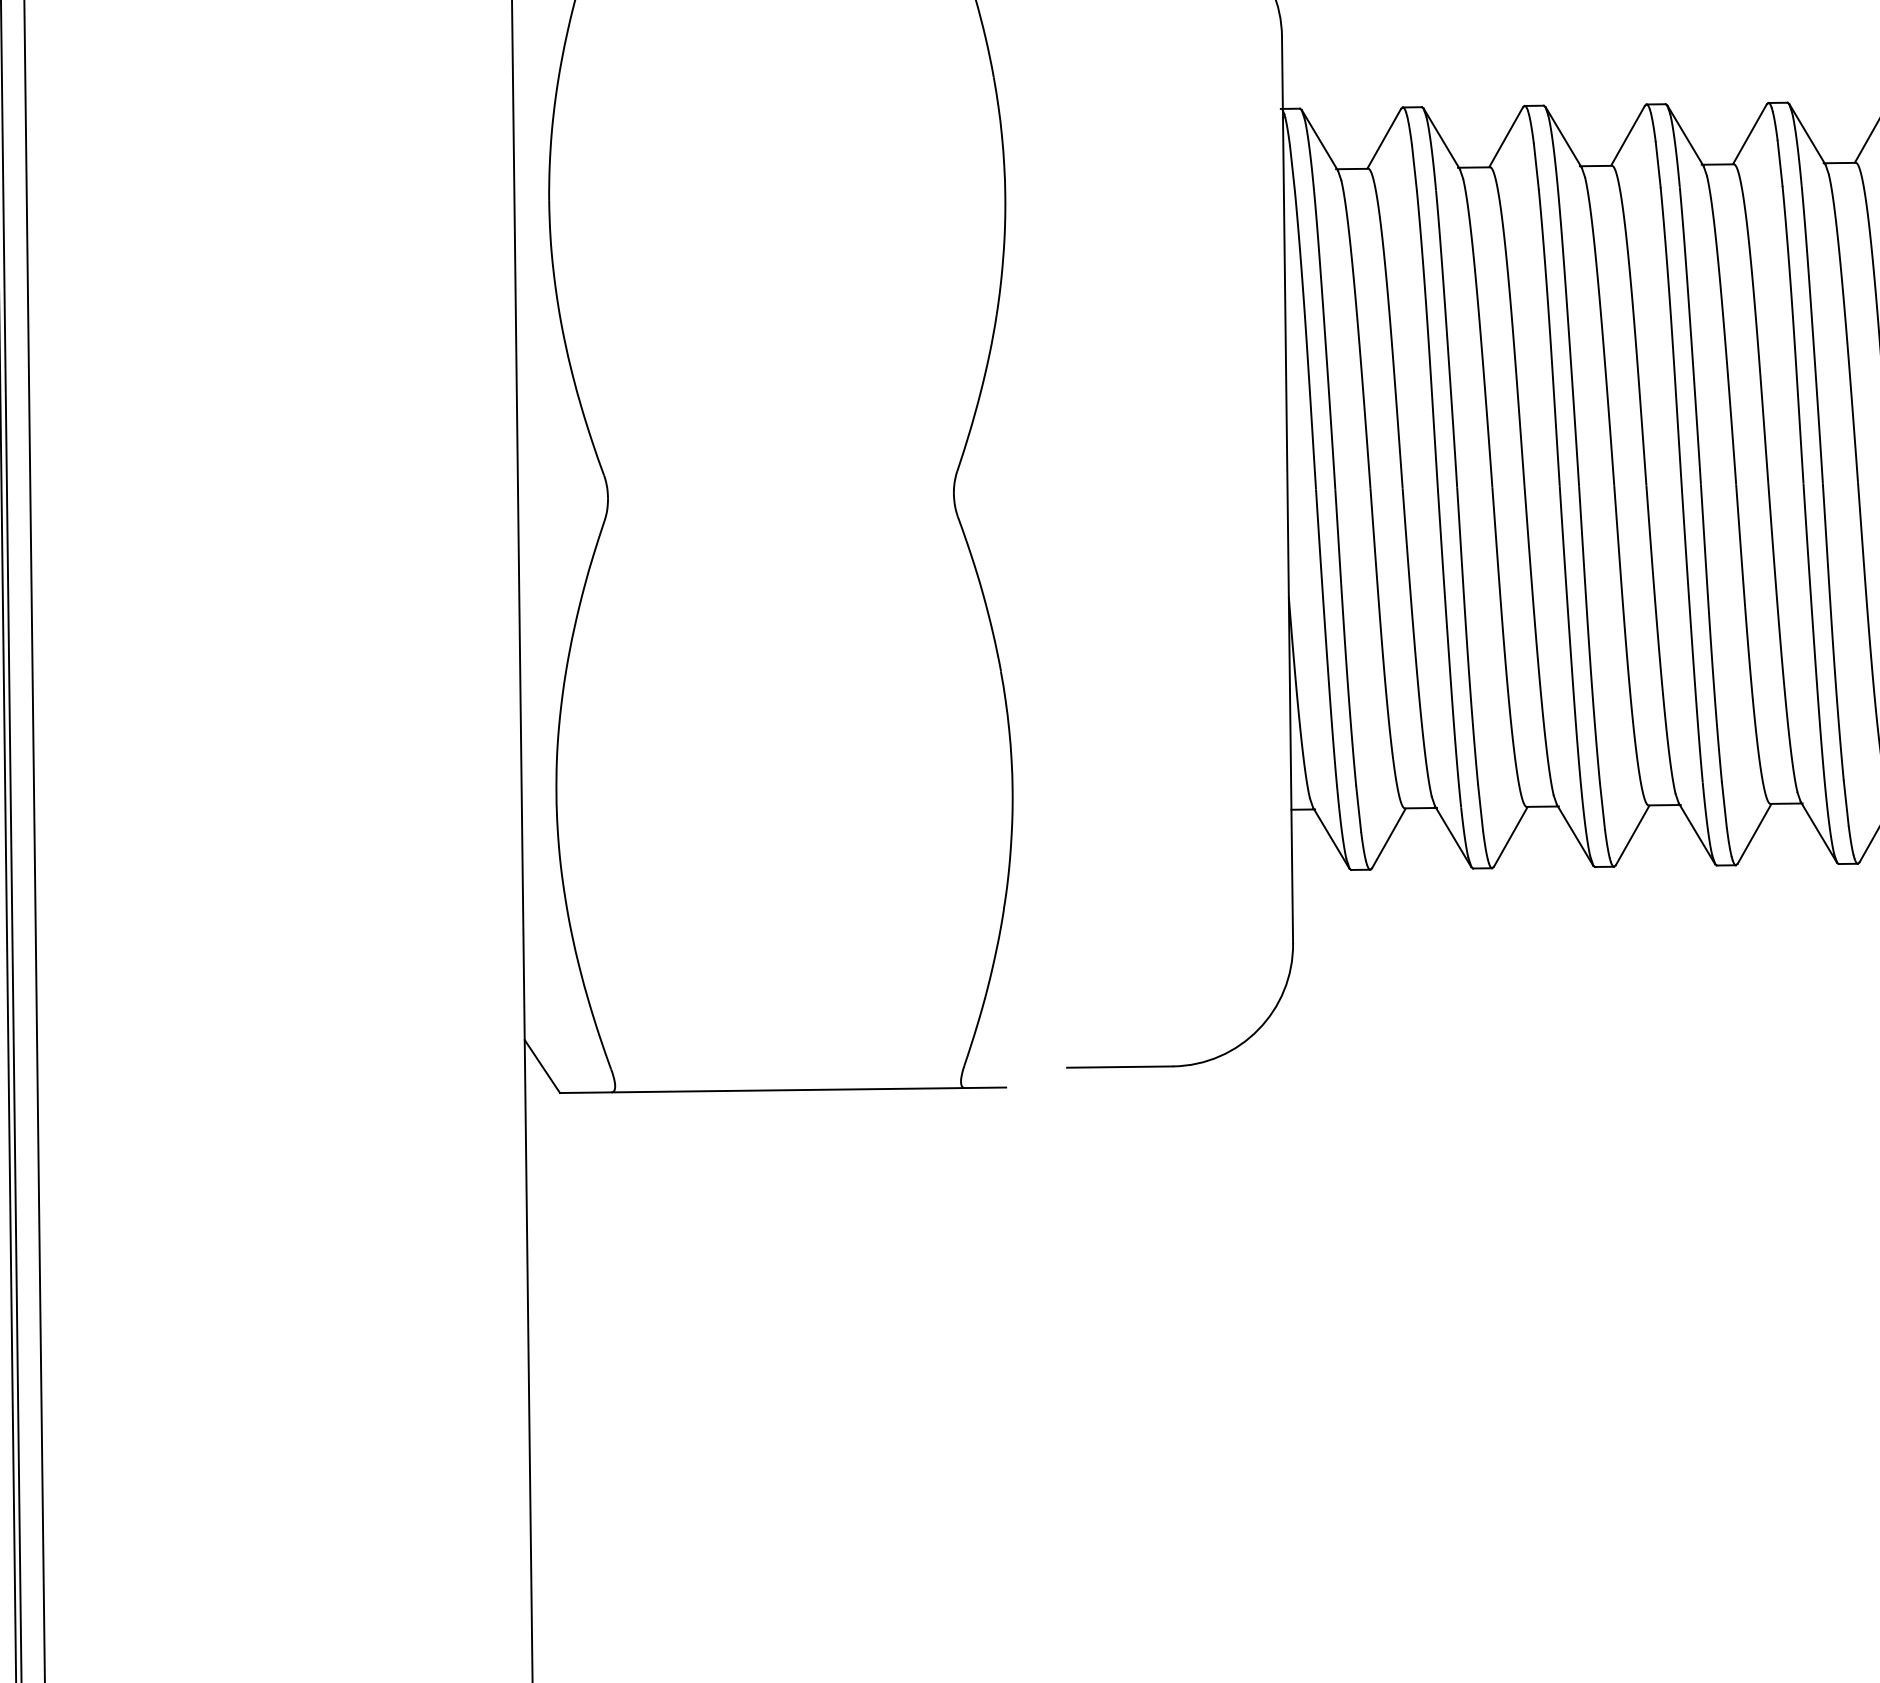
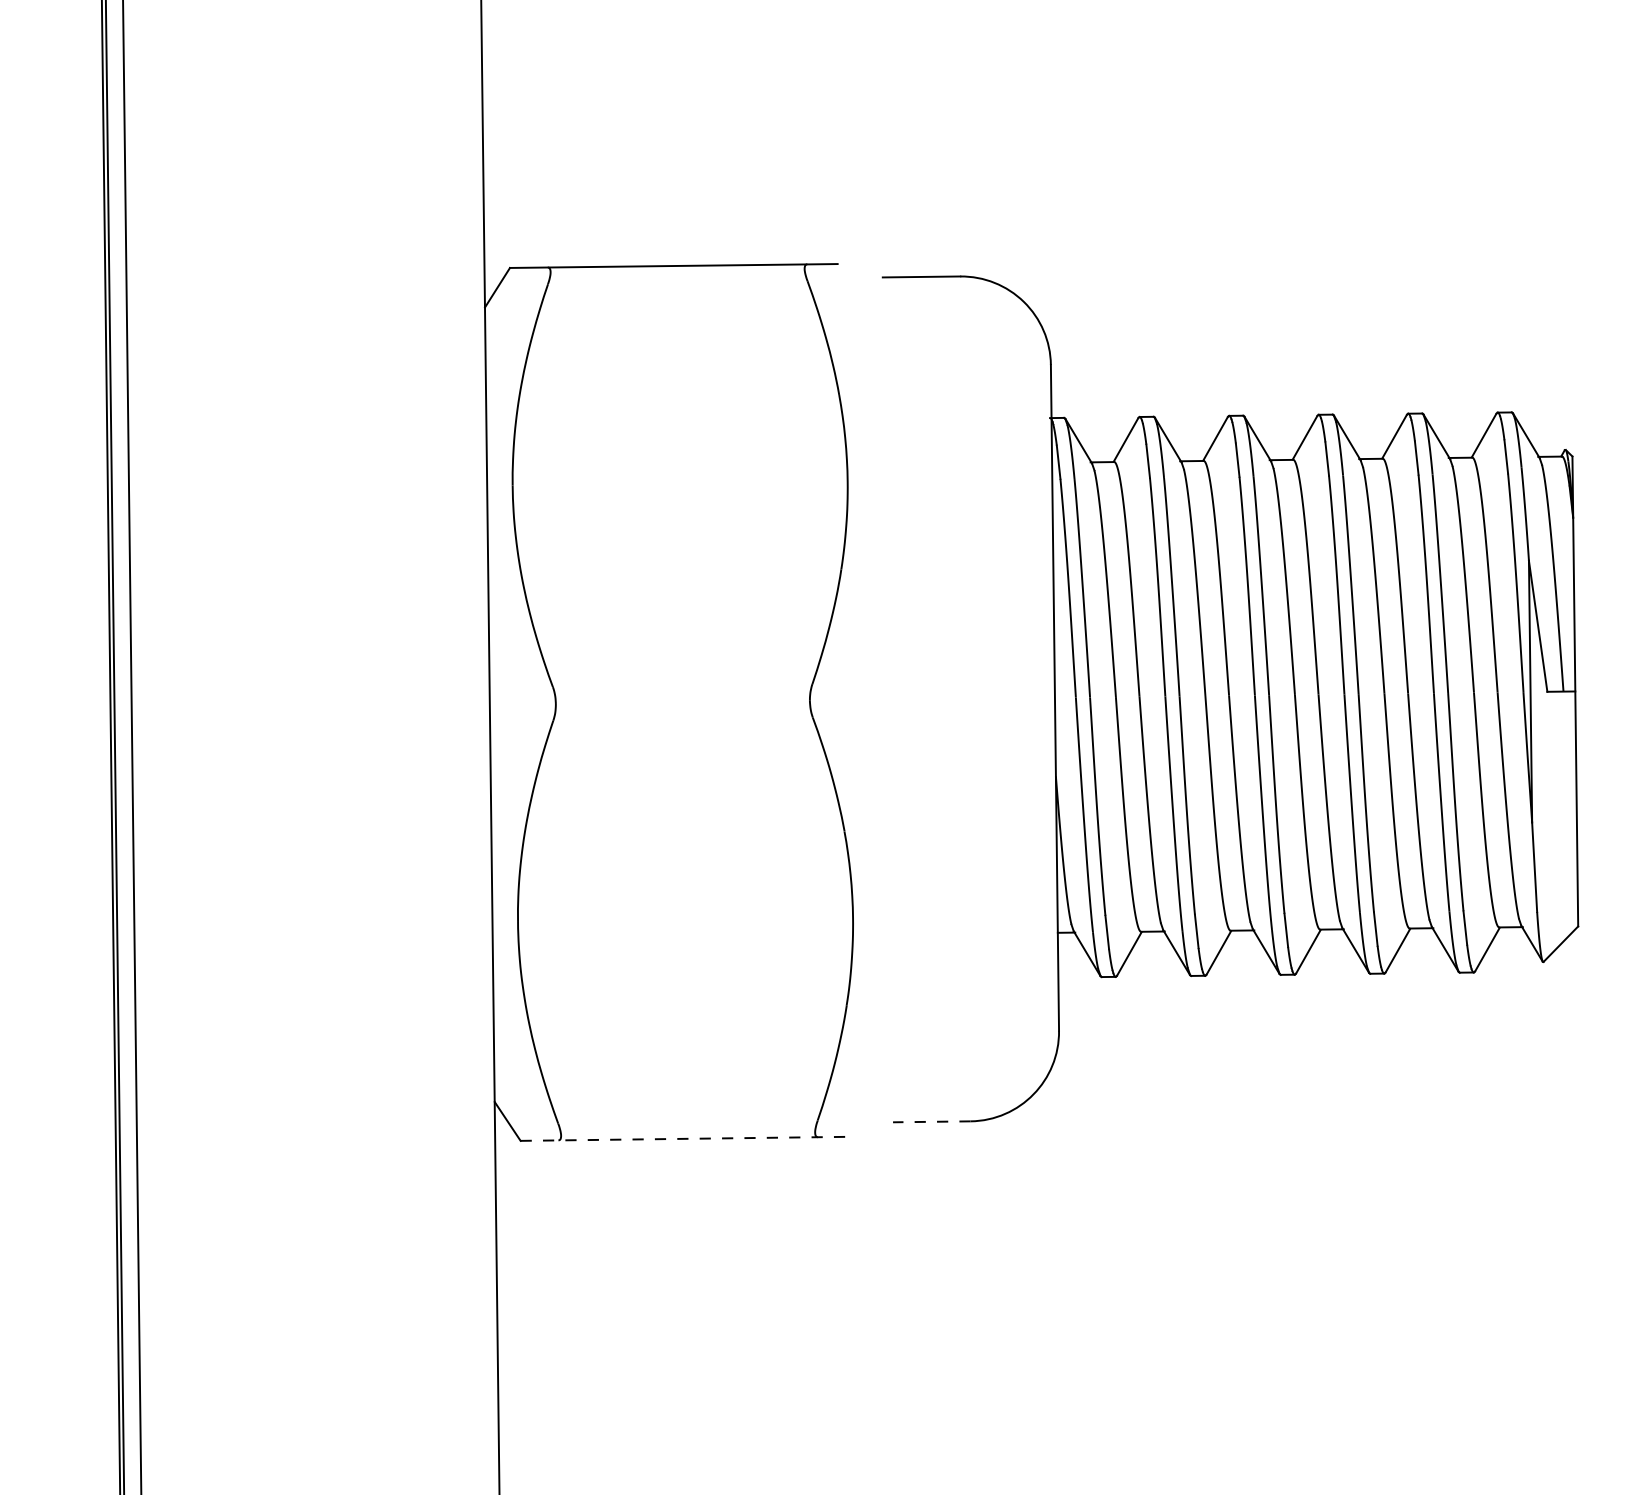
line: (1119, 1066) -> (931, 1121), solid -> dashed
line: (783, 1089) -> (684, 1138), solid -> dashed

